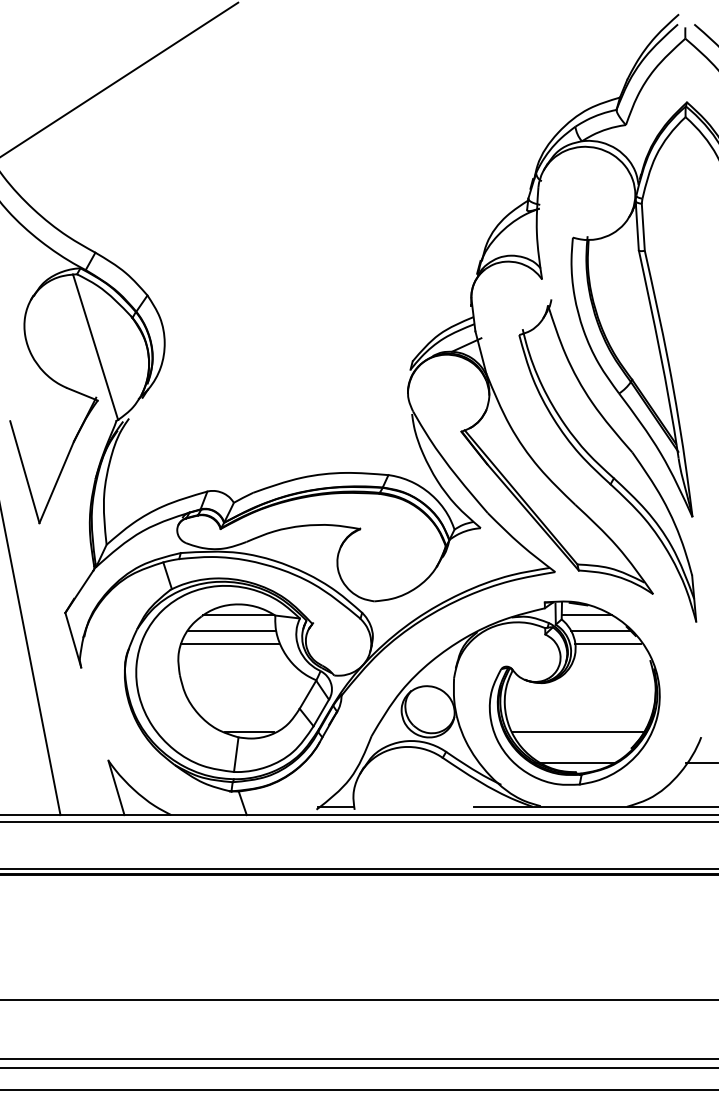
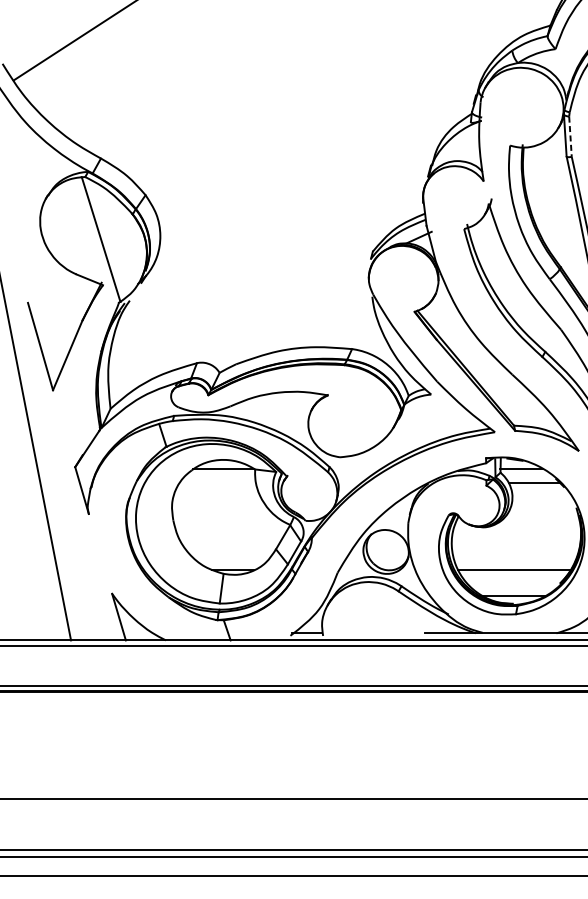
line: (643, 227) -> (570, 136), solid -> dashed
line: (231, 631) -> (217, 483), removed
line: (230, 643) -> (216, 493), removed
line: (607, 643) -> (539, 493), removed

